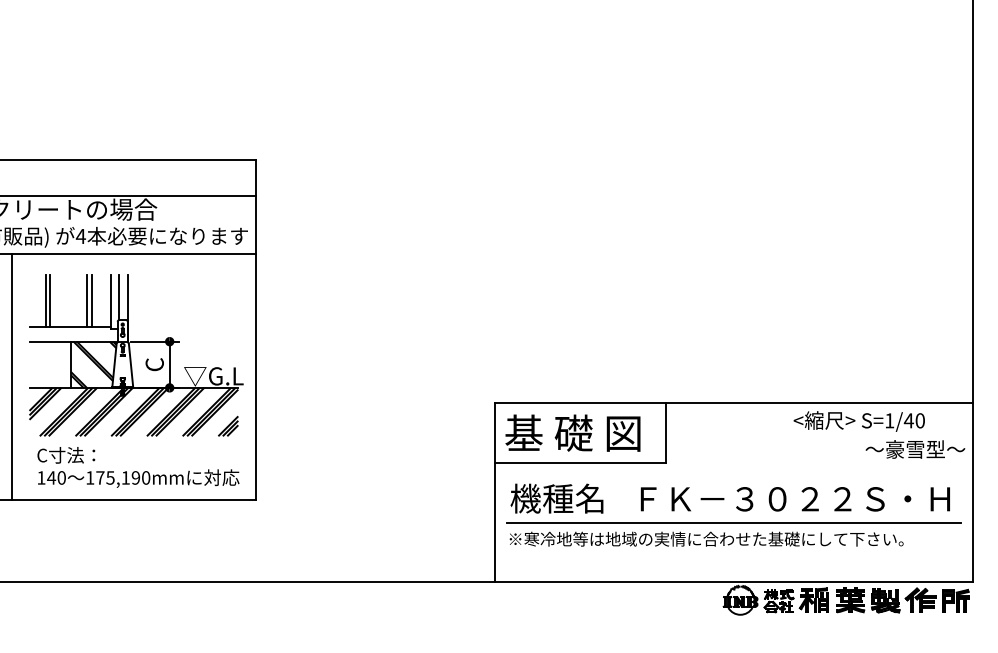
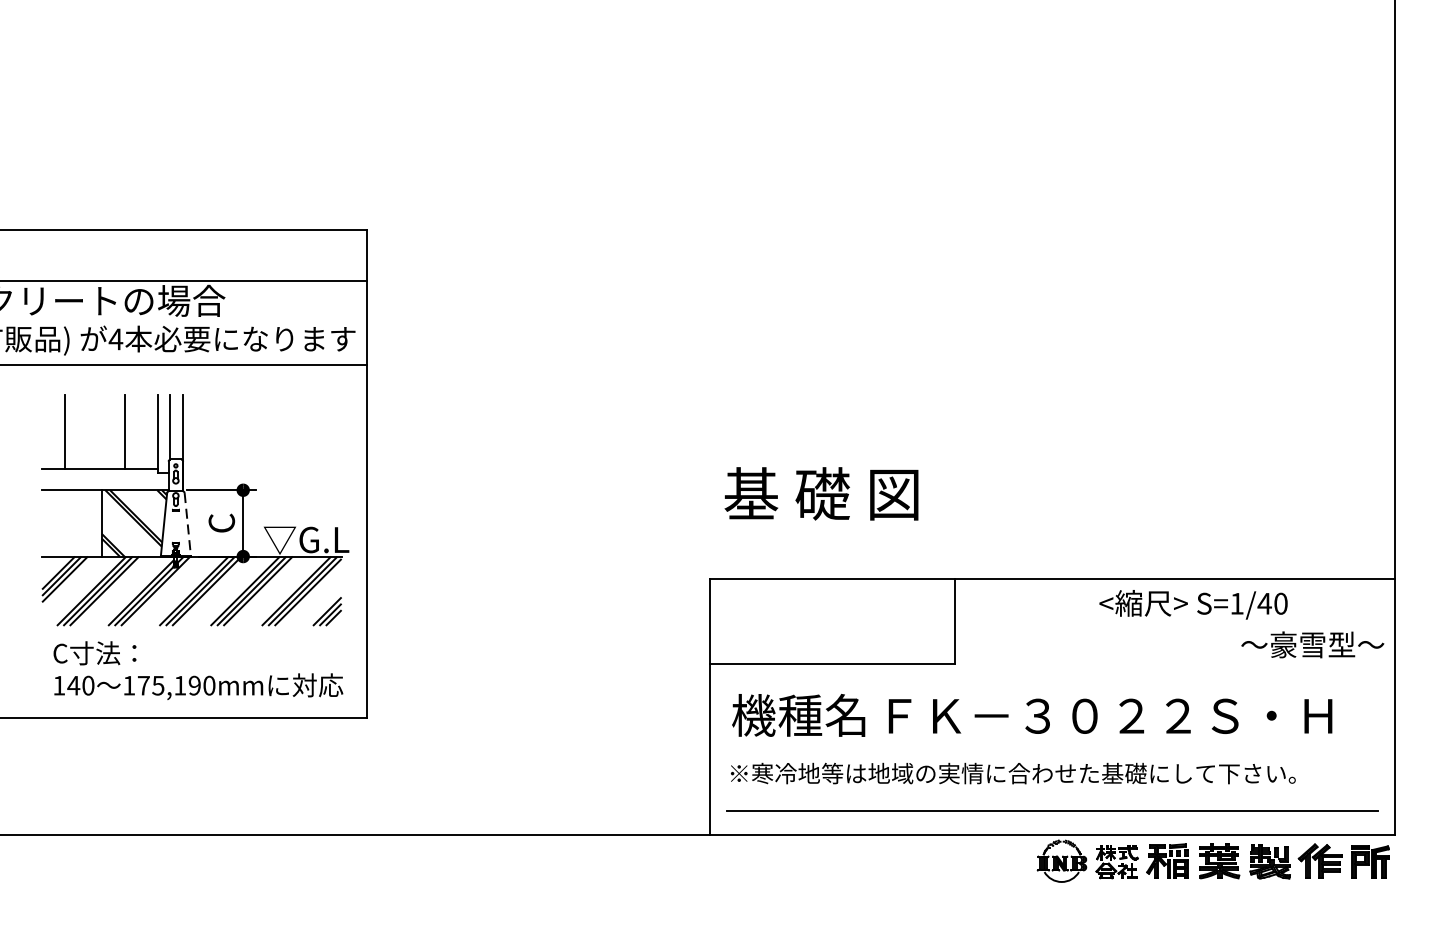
line: (50, 300) -> (72, 431), removed
line: (91, 300) -> (131, 431), removed
line: (131, 365) -> (188, 524), solid -> dashed
line: (11, 377) -> (16, 541), removed
text: (858, 421) -> (1192, 604), moved
text: (572, 432) -> (820, 492), moved
text: (794, 499) -> (1109, 716), moved
line: (733, 522) -> (1051, 811), moved

